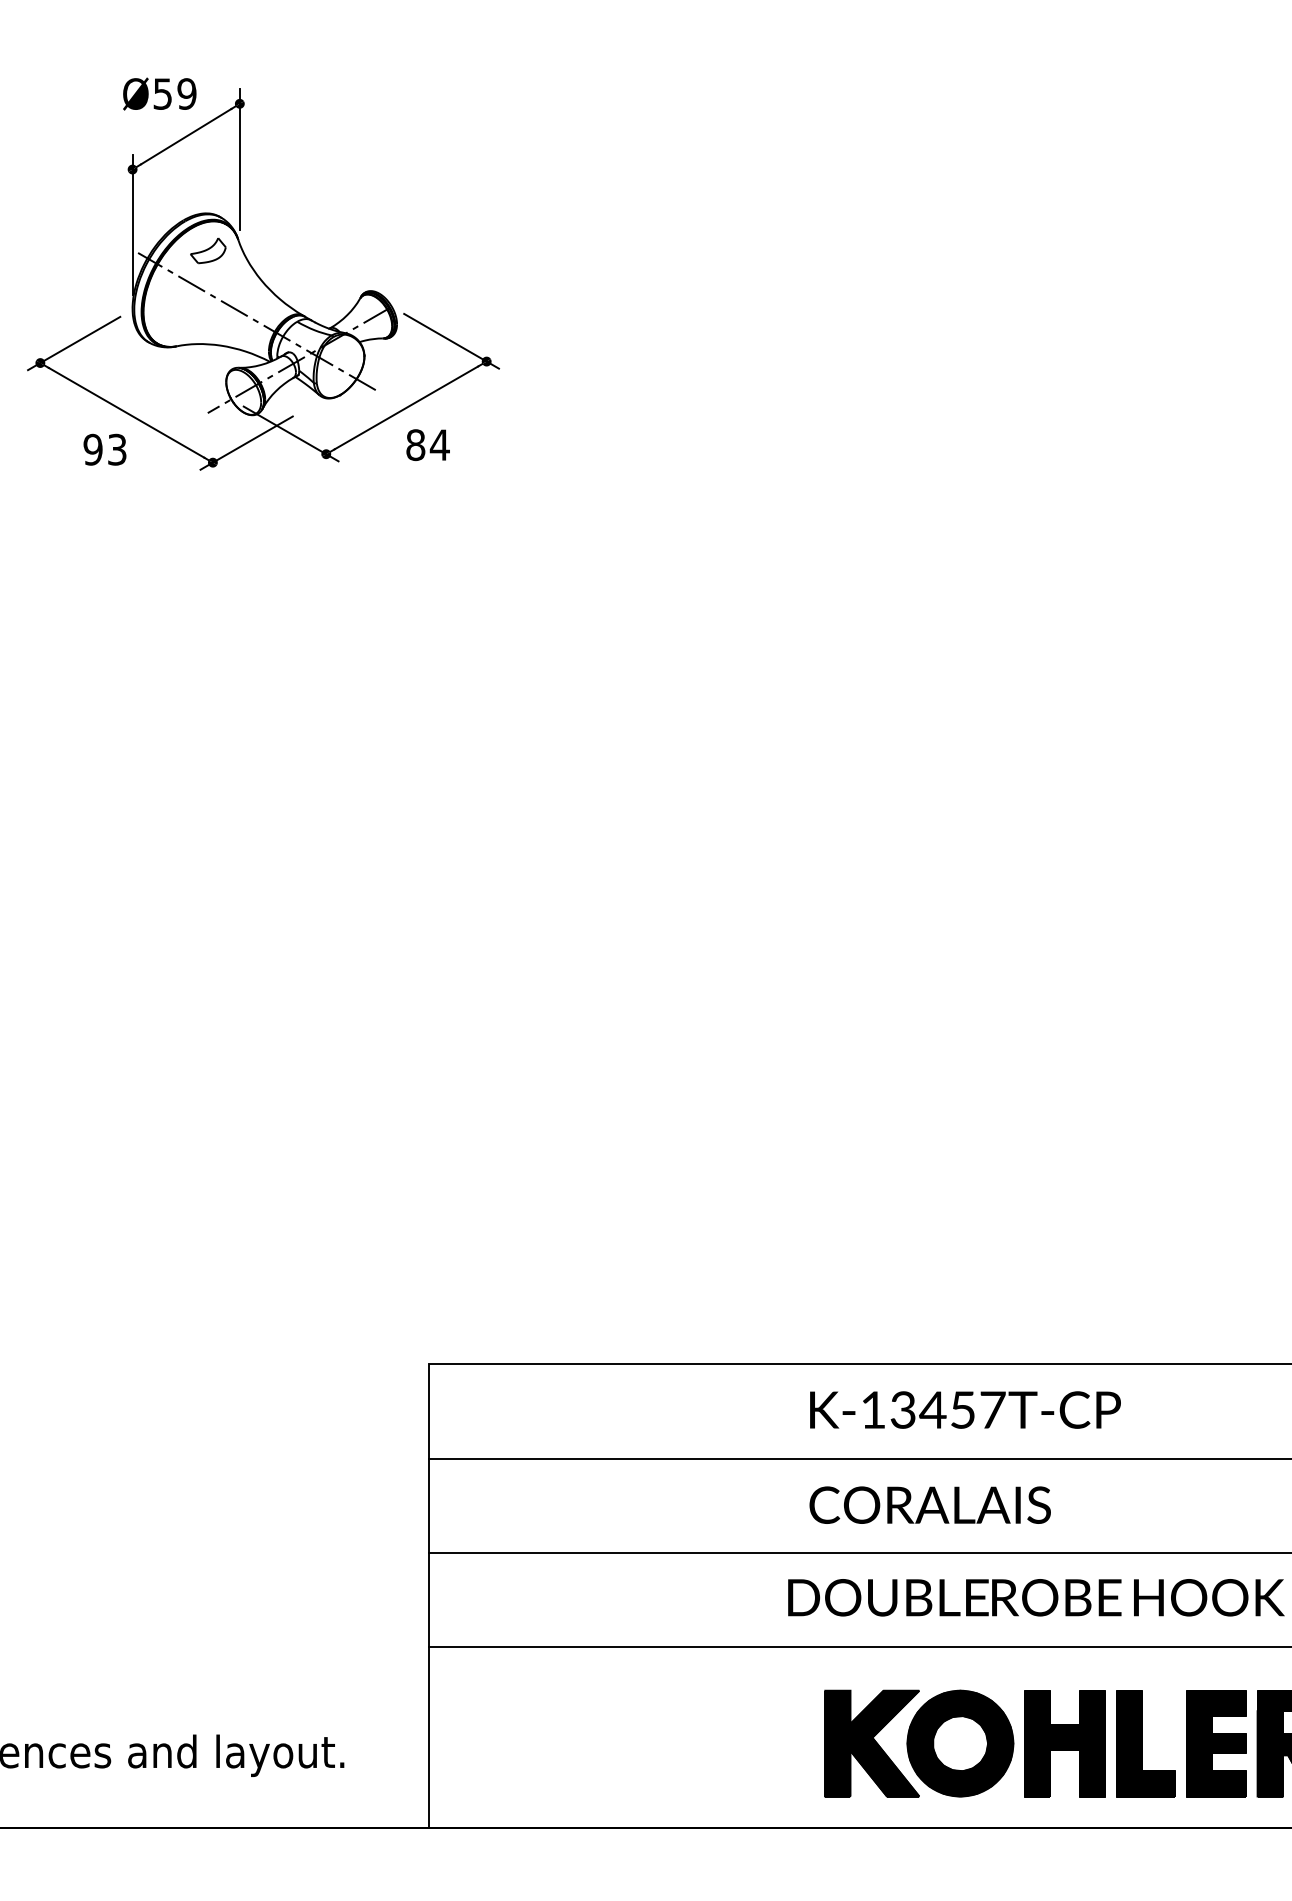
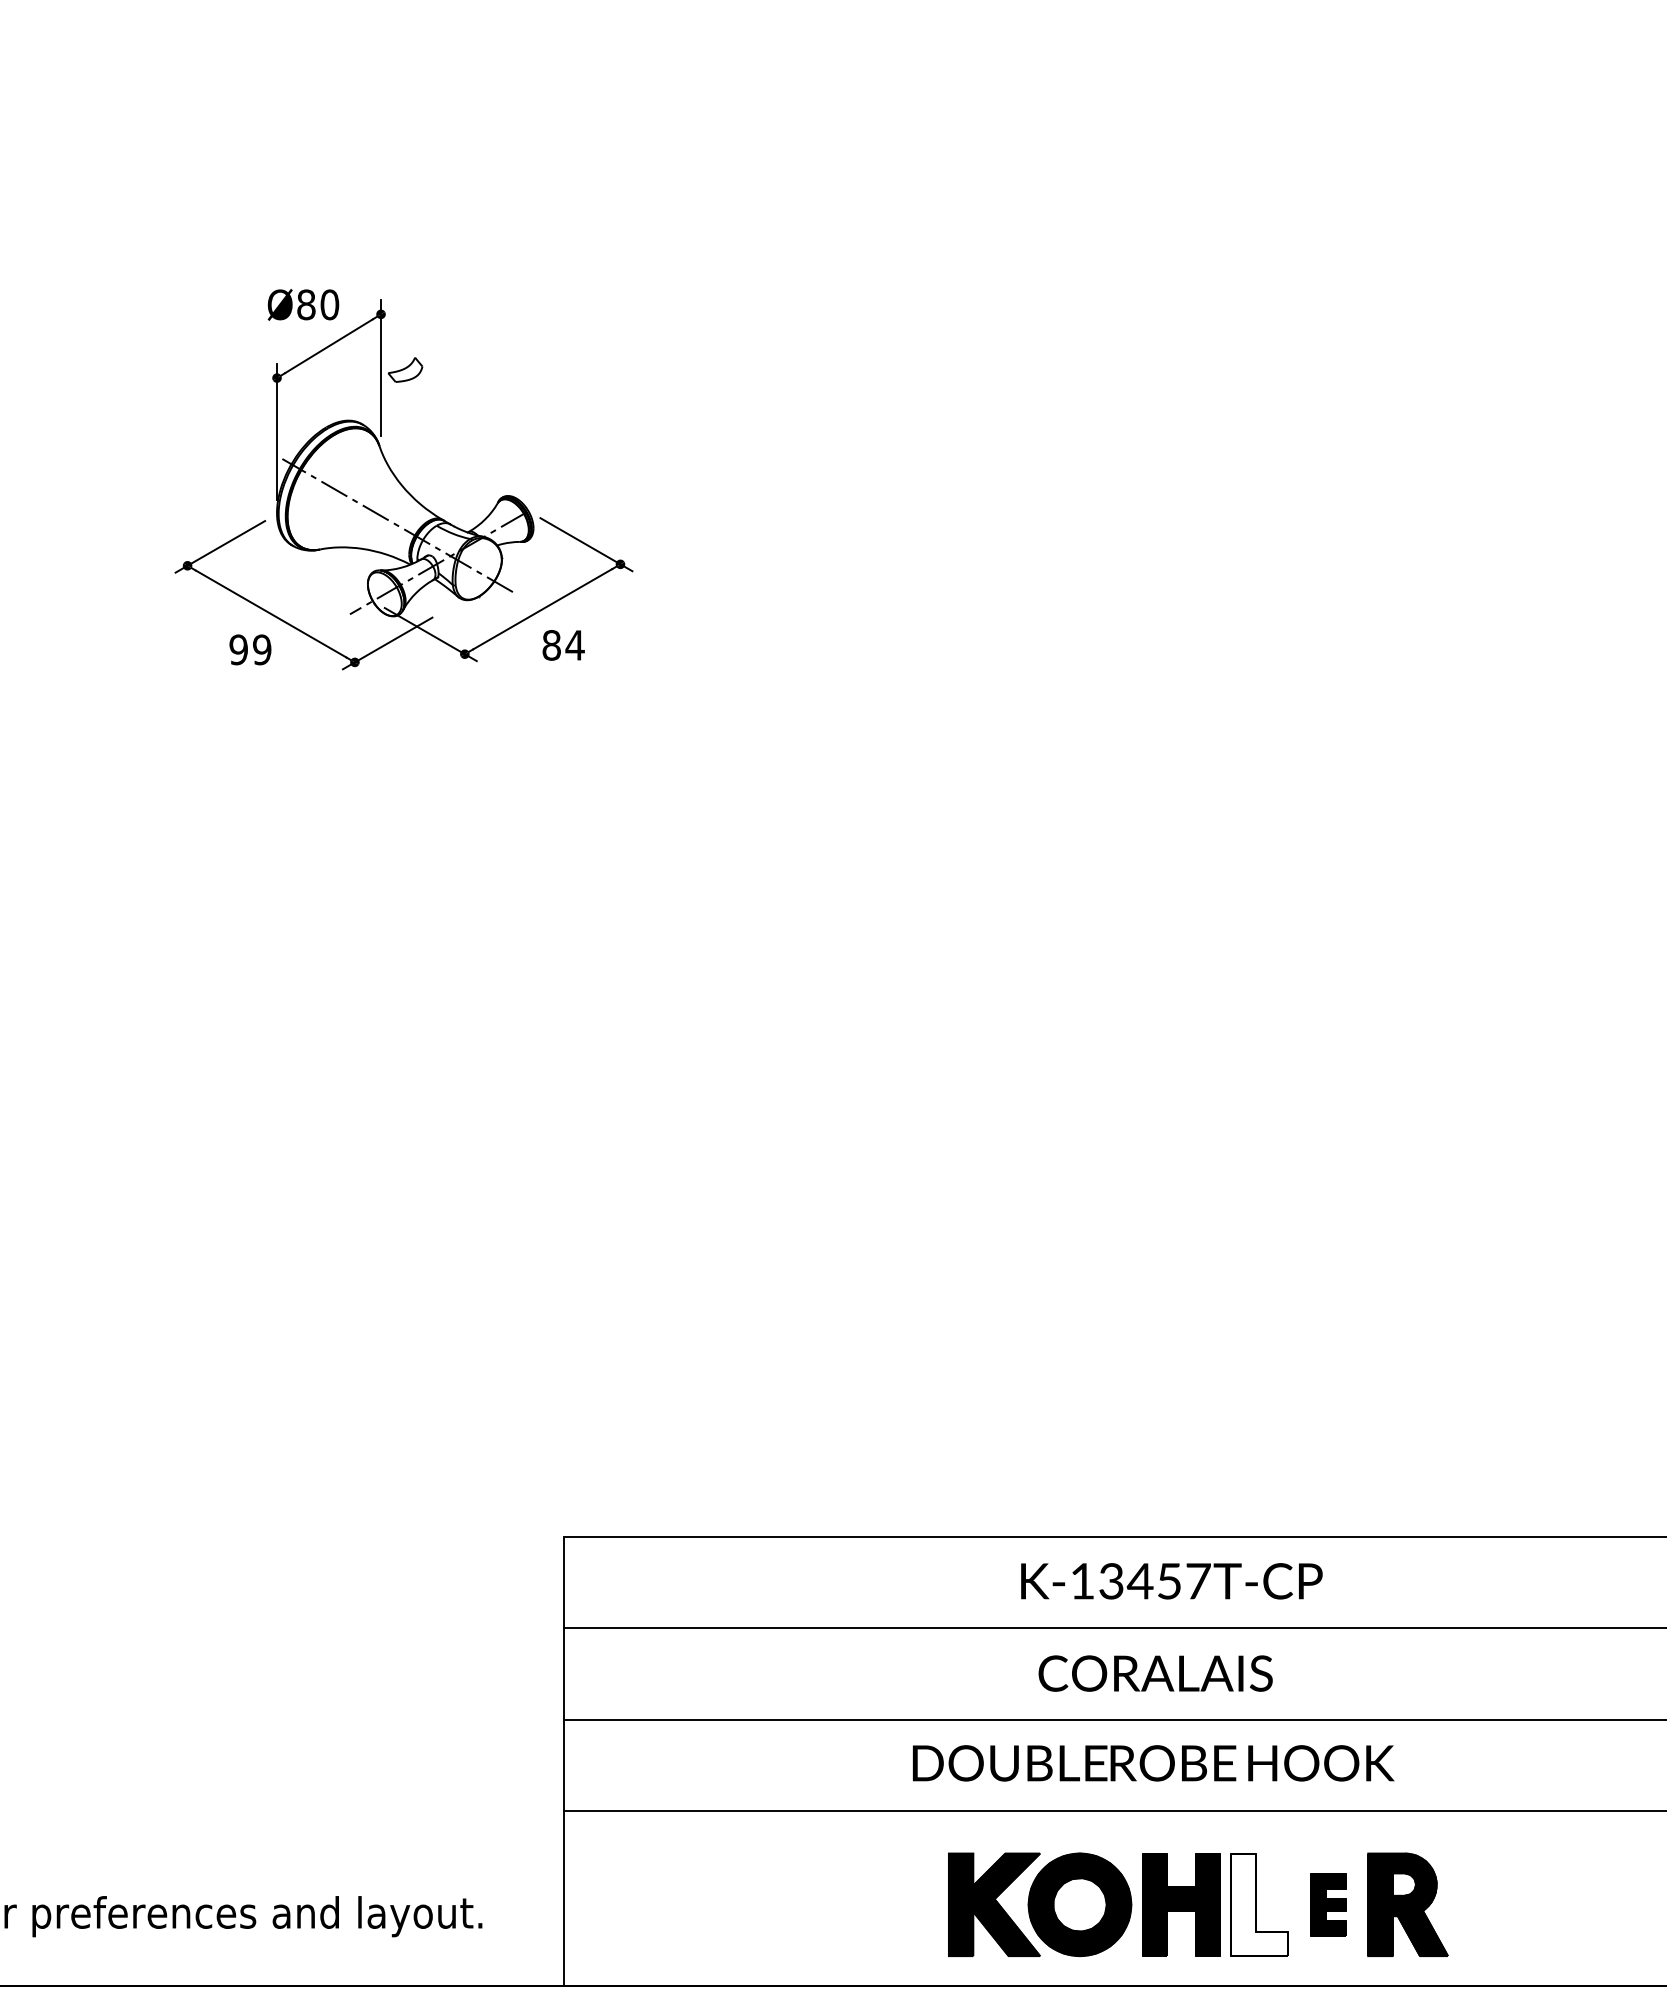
text: (175, 93) -> (318, 304), Ø59 -> Ø80
part: (208, 250) -> (405, 369), moved
text: (117, 449) -> (262, 649), 93 -> 99
text: (965, 1410) -> (1171, 1581), moved
text: (930, 1505) -> (1155, 1673), moved
fill: (1145, 1743) -> (1259, 1904), removed
part: (1216, 1743) -> (1328, 1904), size x0.6

